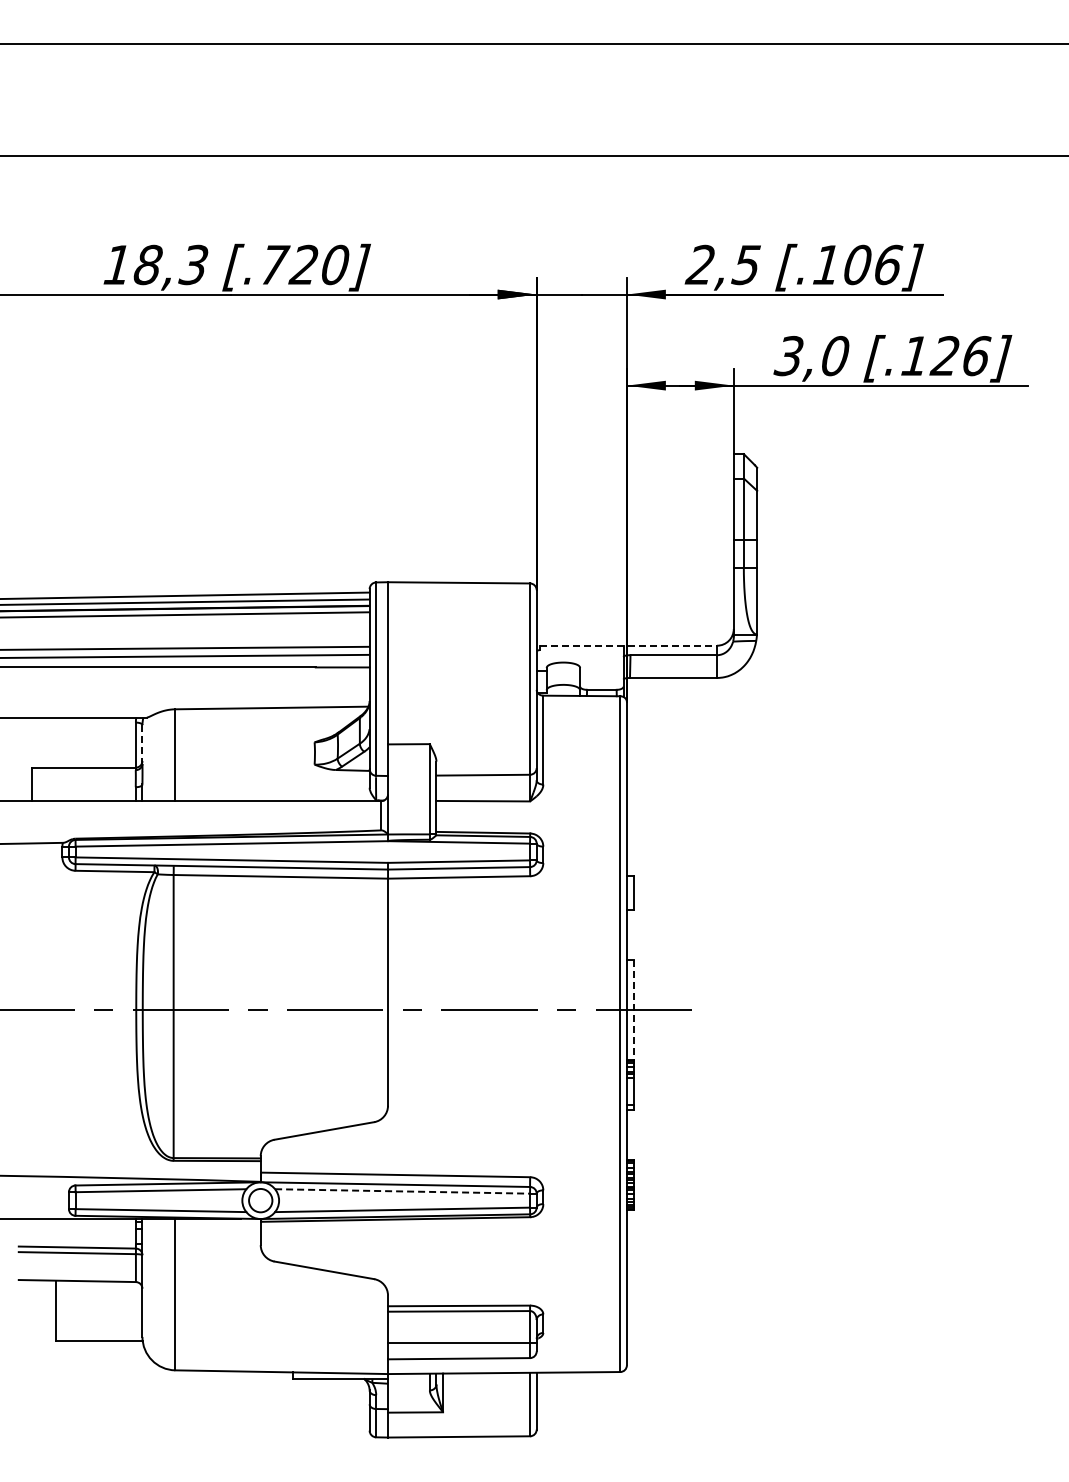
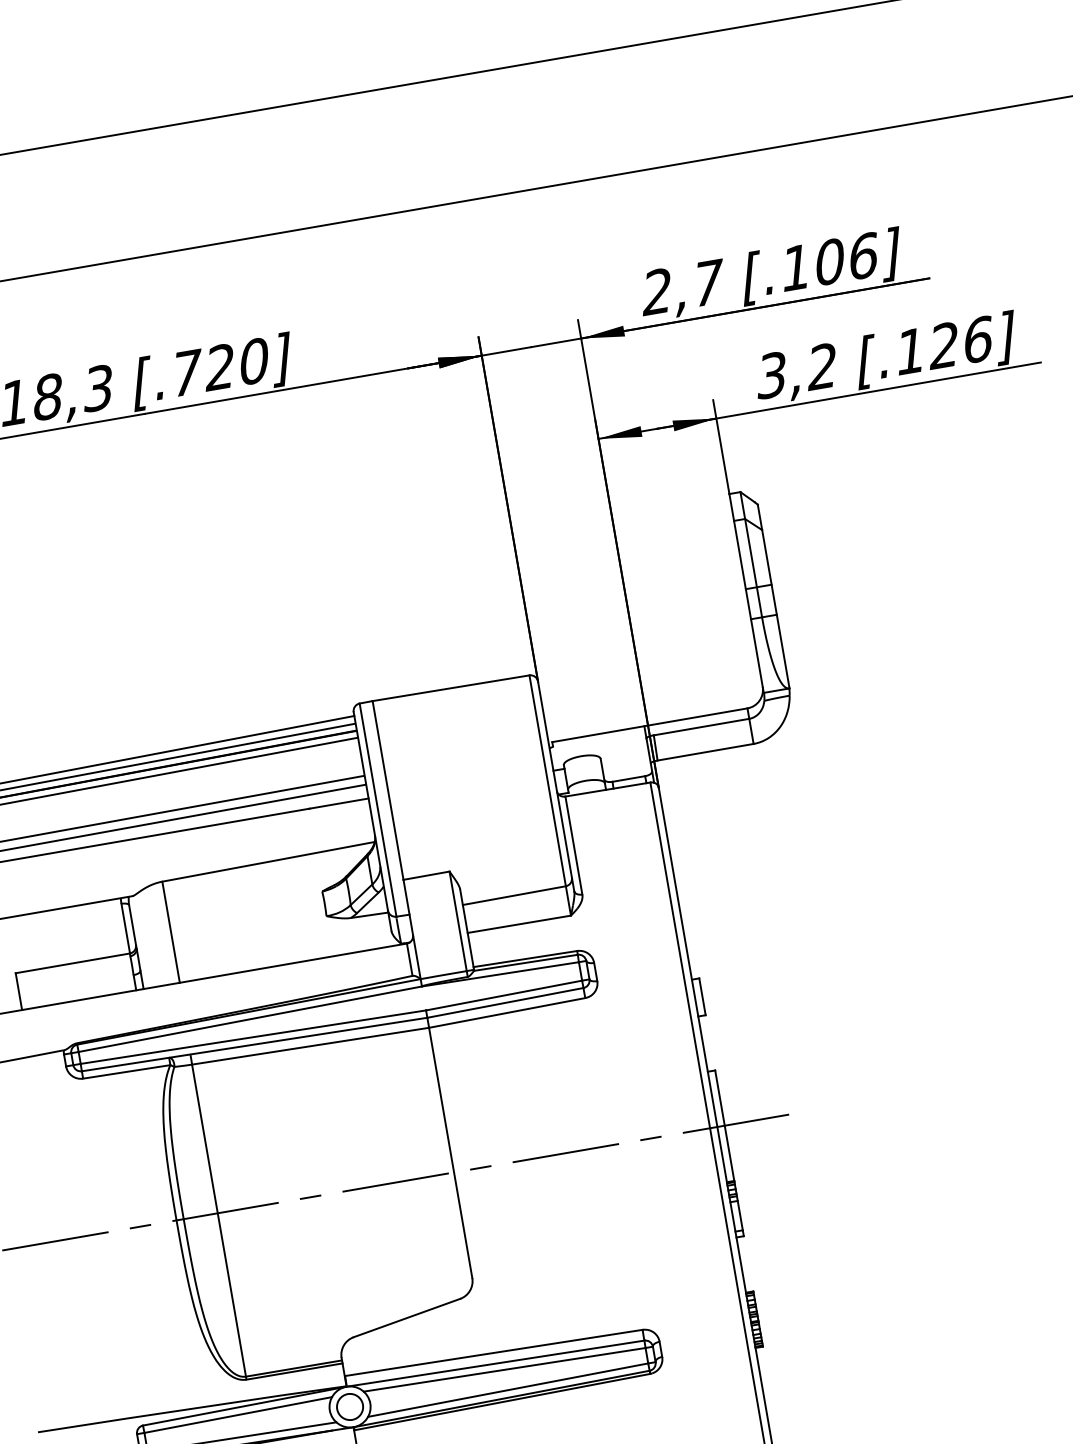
text: (747, 265) -> (708, 283), 2,5 -> 2,7
text: (833, 356) -> (820, 367), 3,0 -> 3,2
line: (628, 645) -> (649, 725), dashed -> solid
line: (142, 745) -> (133, 927), dashed -> solid
line: (633, 1010) -> (724, 1126), dashed -> solid
line: (403, 1191) -> (505, 1369), dashed -> solid

